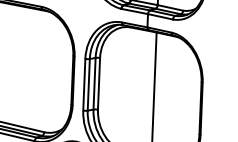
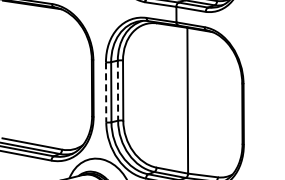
line: (84, 84) -> (106, 92), solid -> dashed
line: (94, 84) -> (117, 91), solid -> dashed

